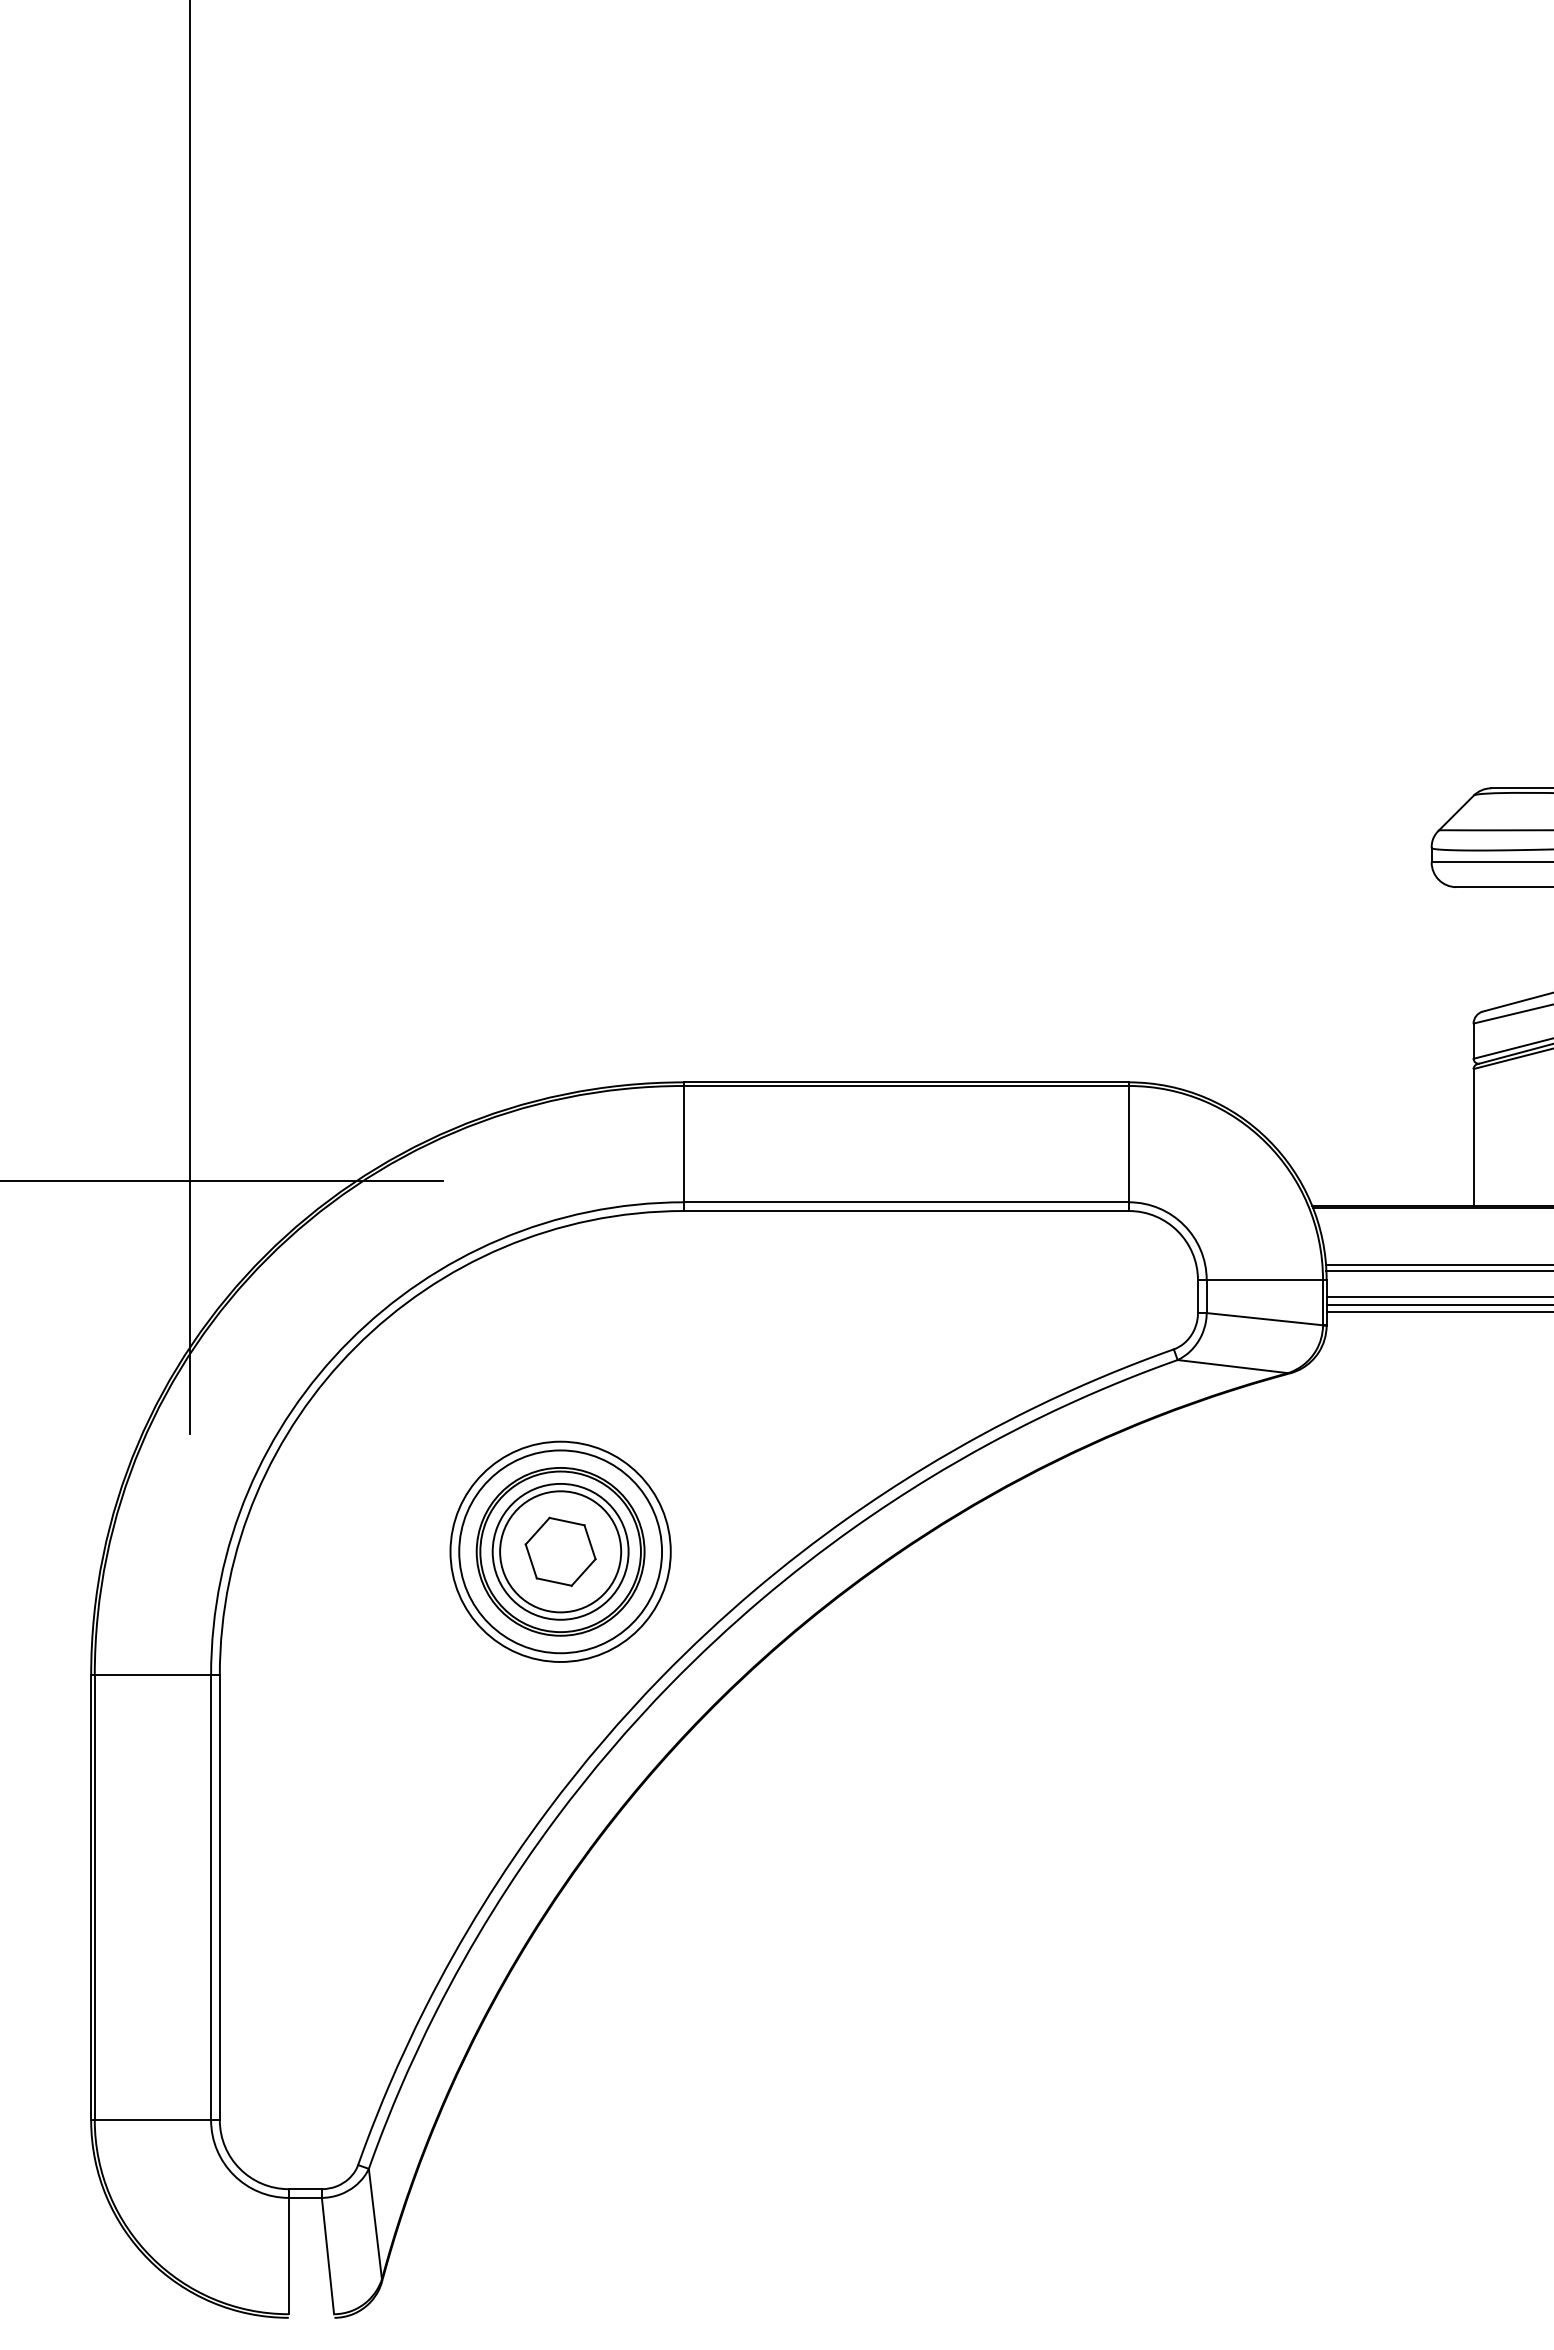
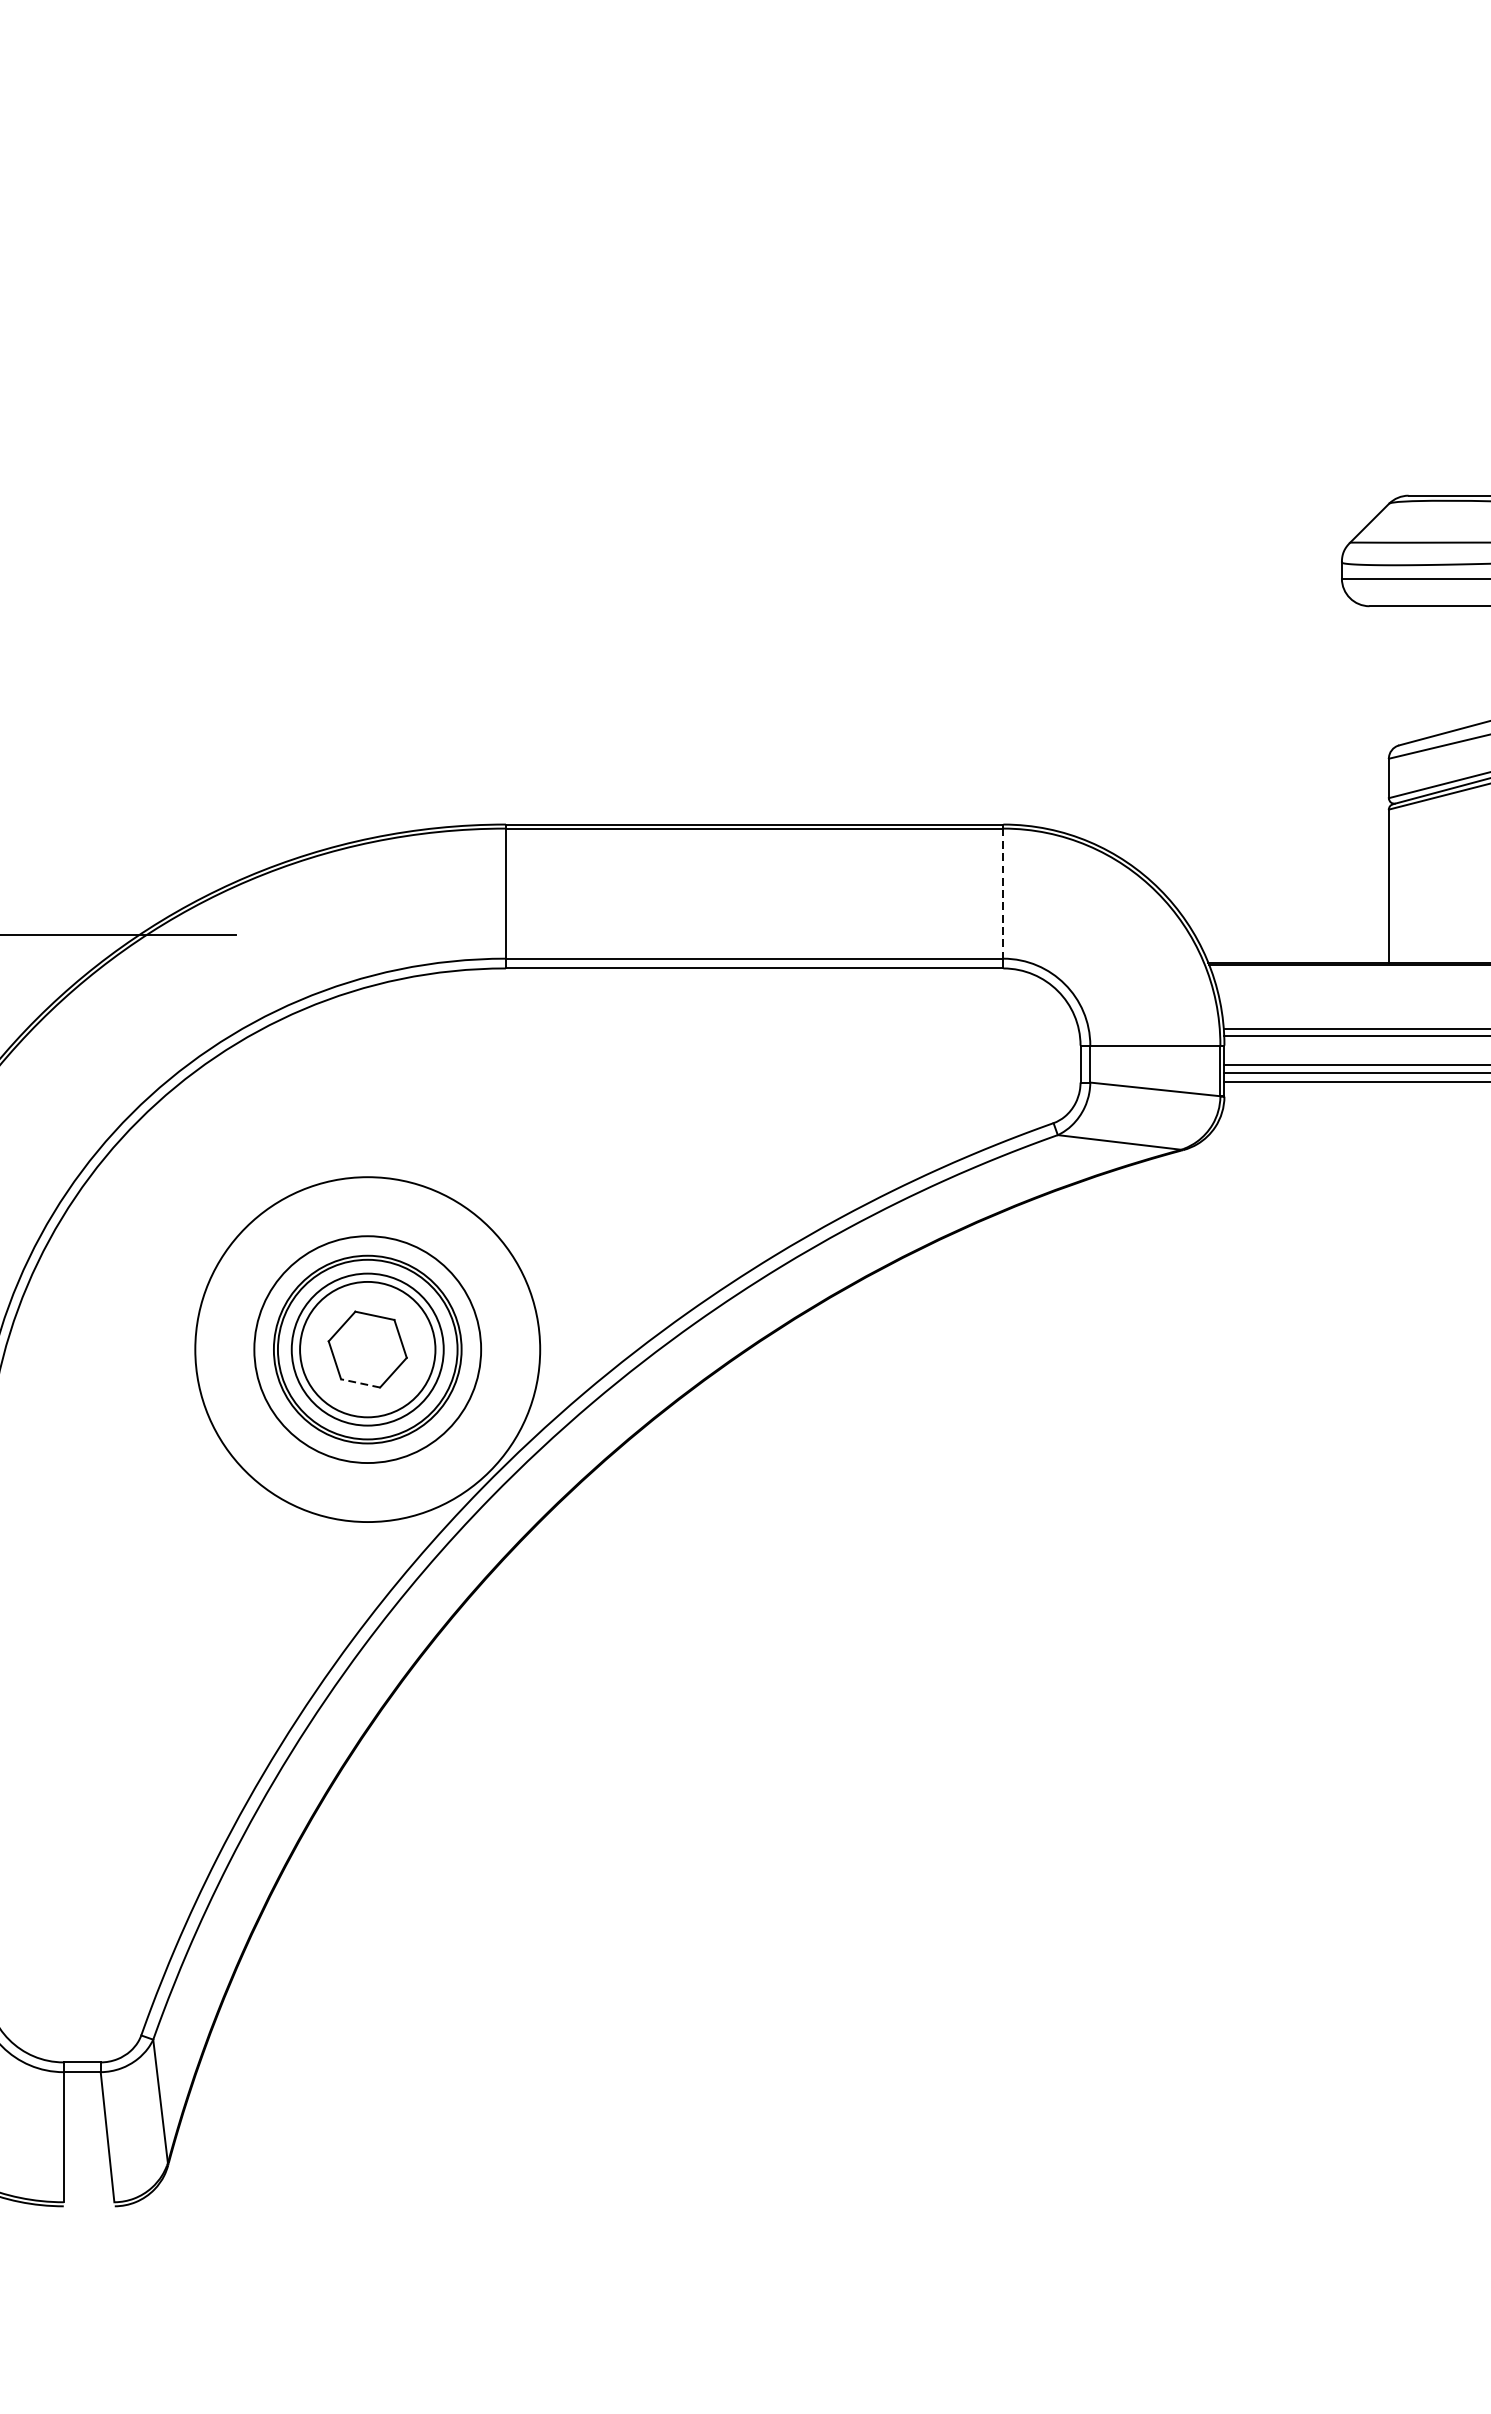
line: (1128, 1144) -> (1002, 894), solid -> dashed
circle: (560, 1551) -> (367, 1349), size x1.4
line: (554, 1582) -> (360, 1383), solid -> dashed

